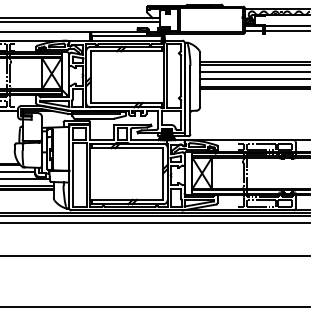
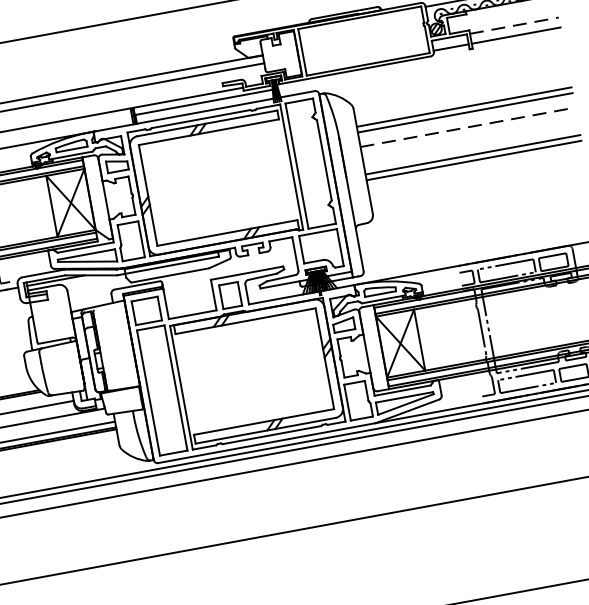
line: (287, 26) -> (514, 25), solid -> dashed
line: (255, 72) -> (468, 127), solid -> dashed
line: (255, 79) -> (471, 140), removed

